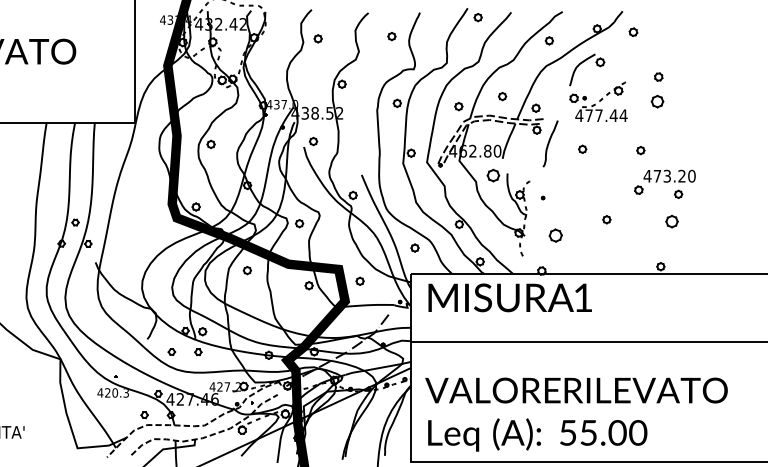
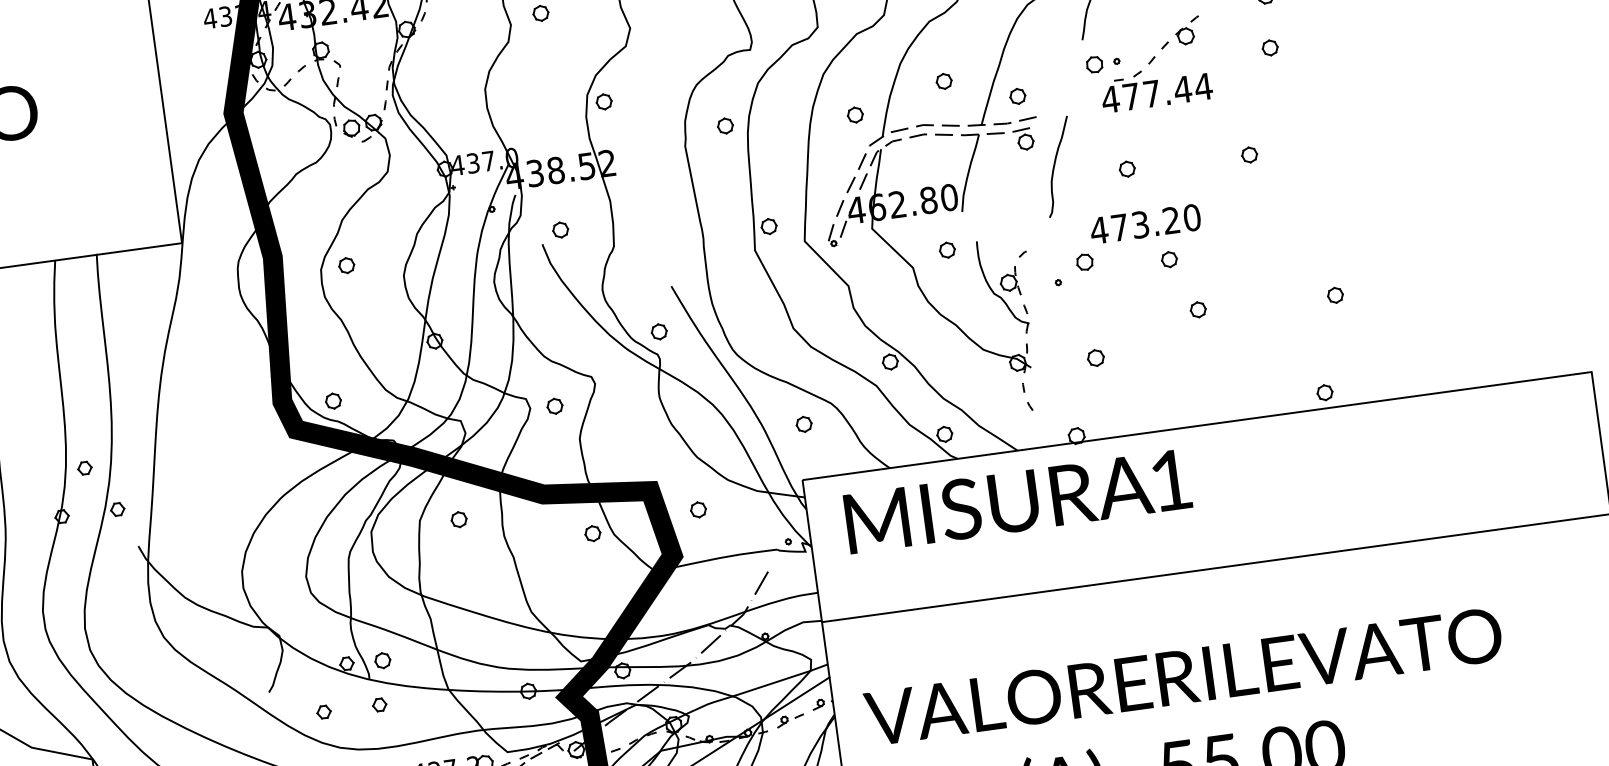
part: (656, 101) -> (1268, 47), size x0.62
part: (492, 175) -> (945, 249), size x0.62
part: (664, 183) -> (1136, 240), moved
part: (671, 221) -> (1334, 294), size x0.62
part: (555, 235) -> (1095, 357), size x0.62

